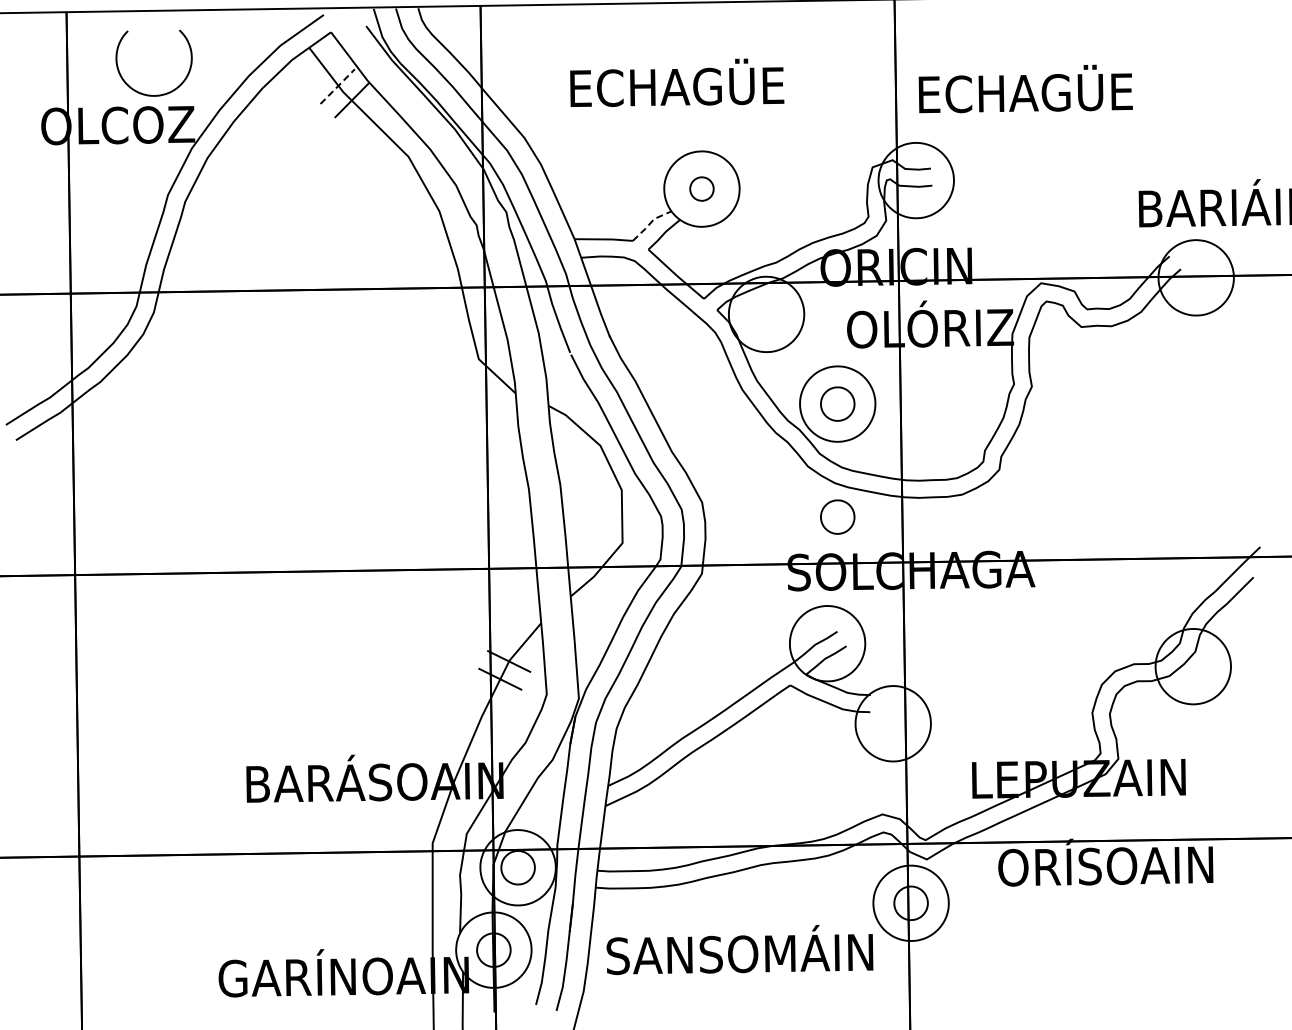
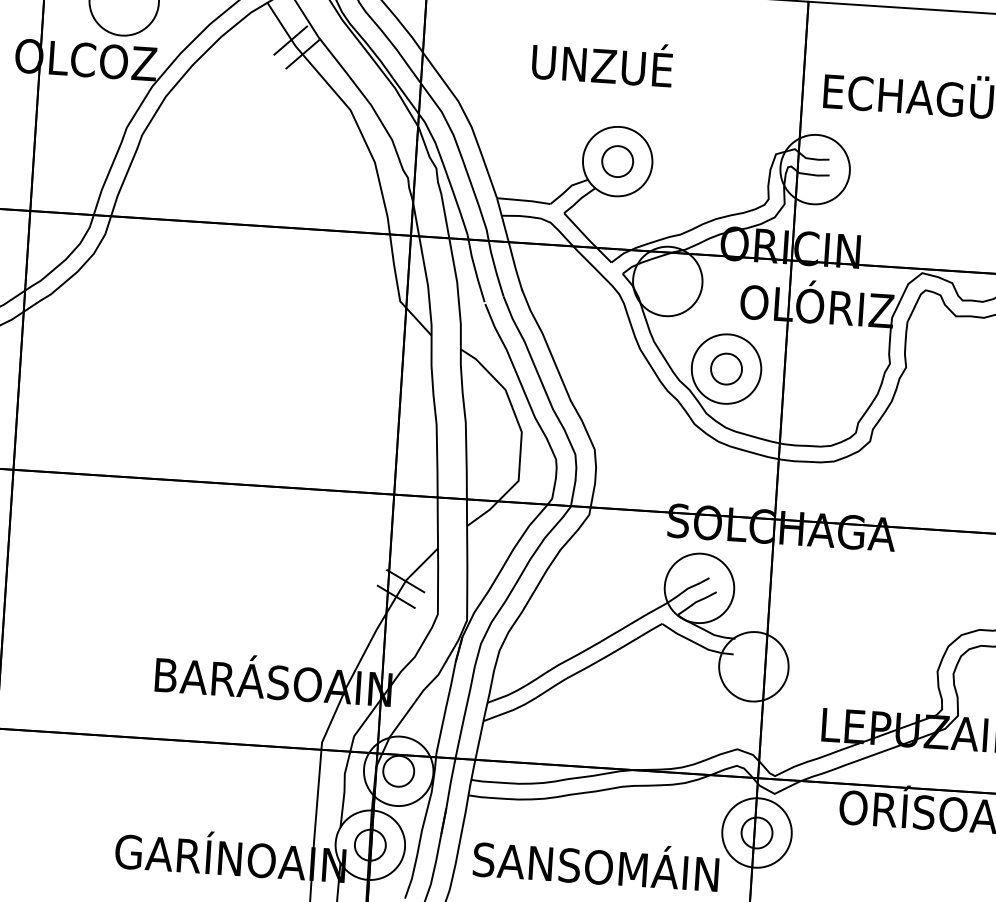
text: (677, 82) -> (603, 61), ECHAGÜE -> UNZUÉ
line: (338, 86) -> (291, 40), dashed -> solid
part: (701, 188) -> (617, 161), size x1.43
line: (650, 223) -> (567, 189), dashed -> solid
part: (837, 516) -> (718, 472), removed

